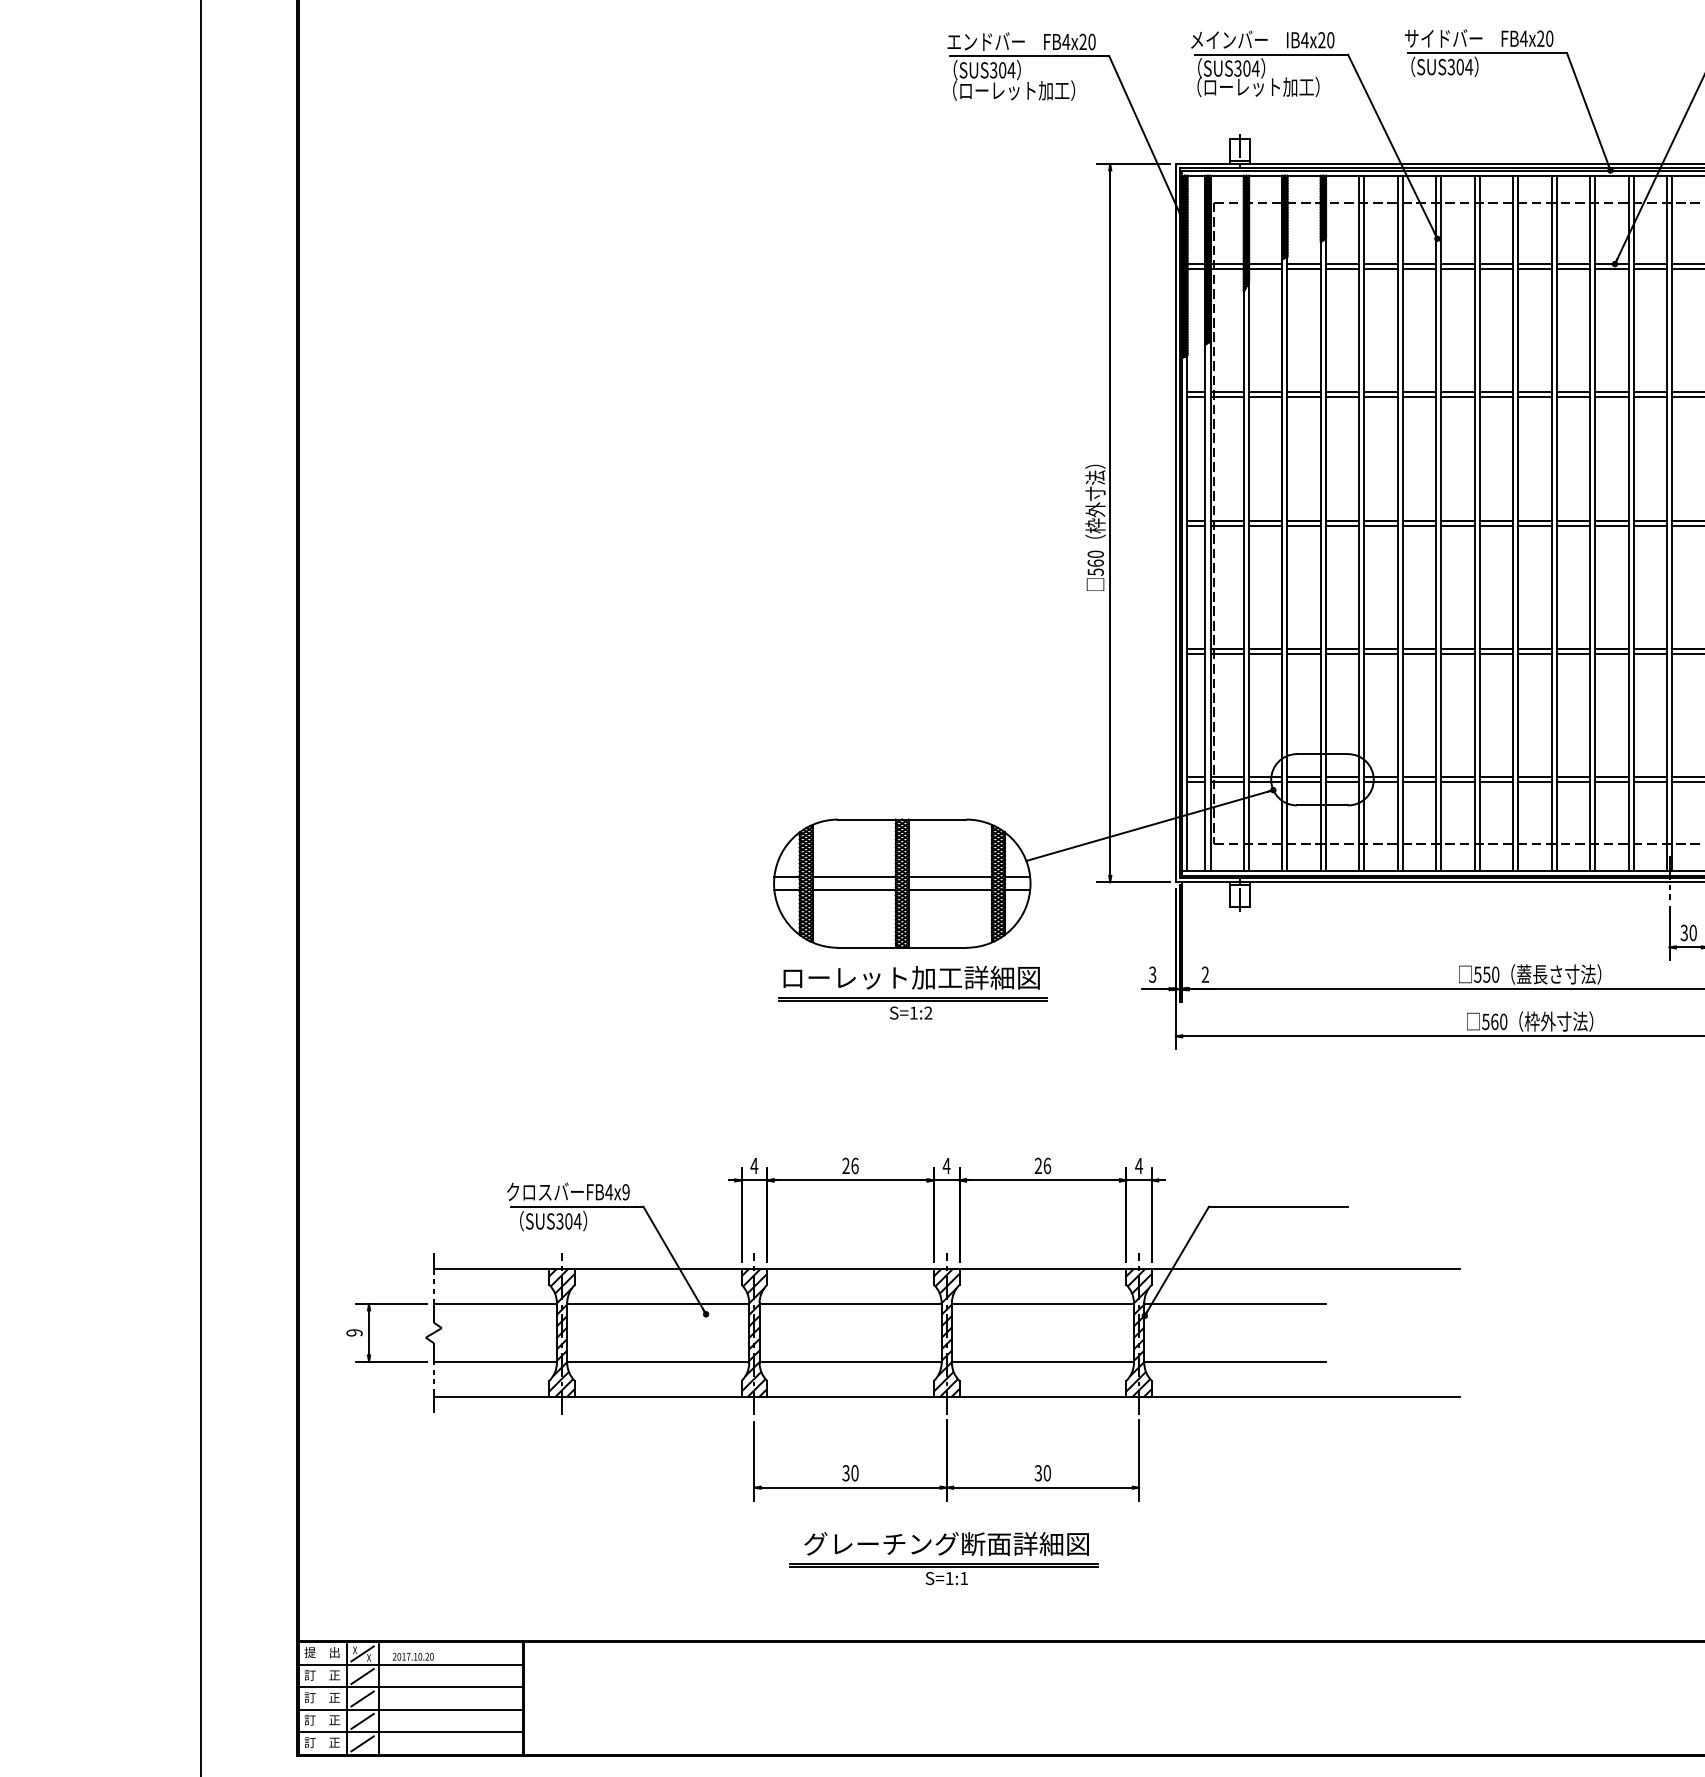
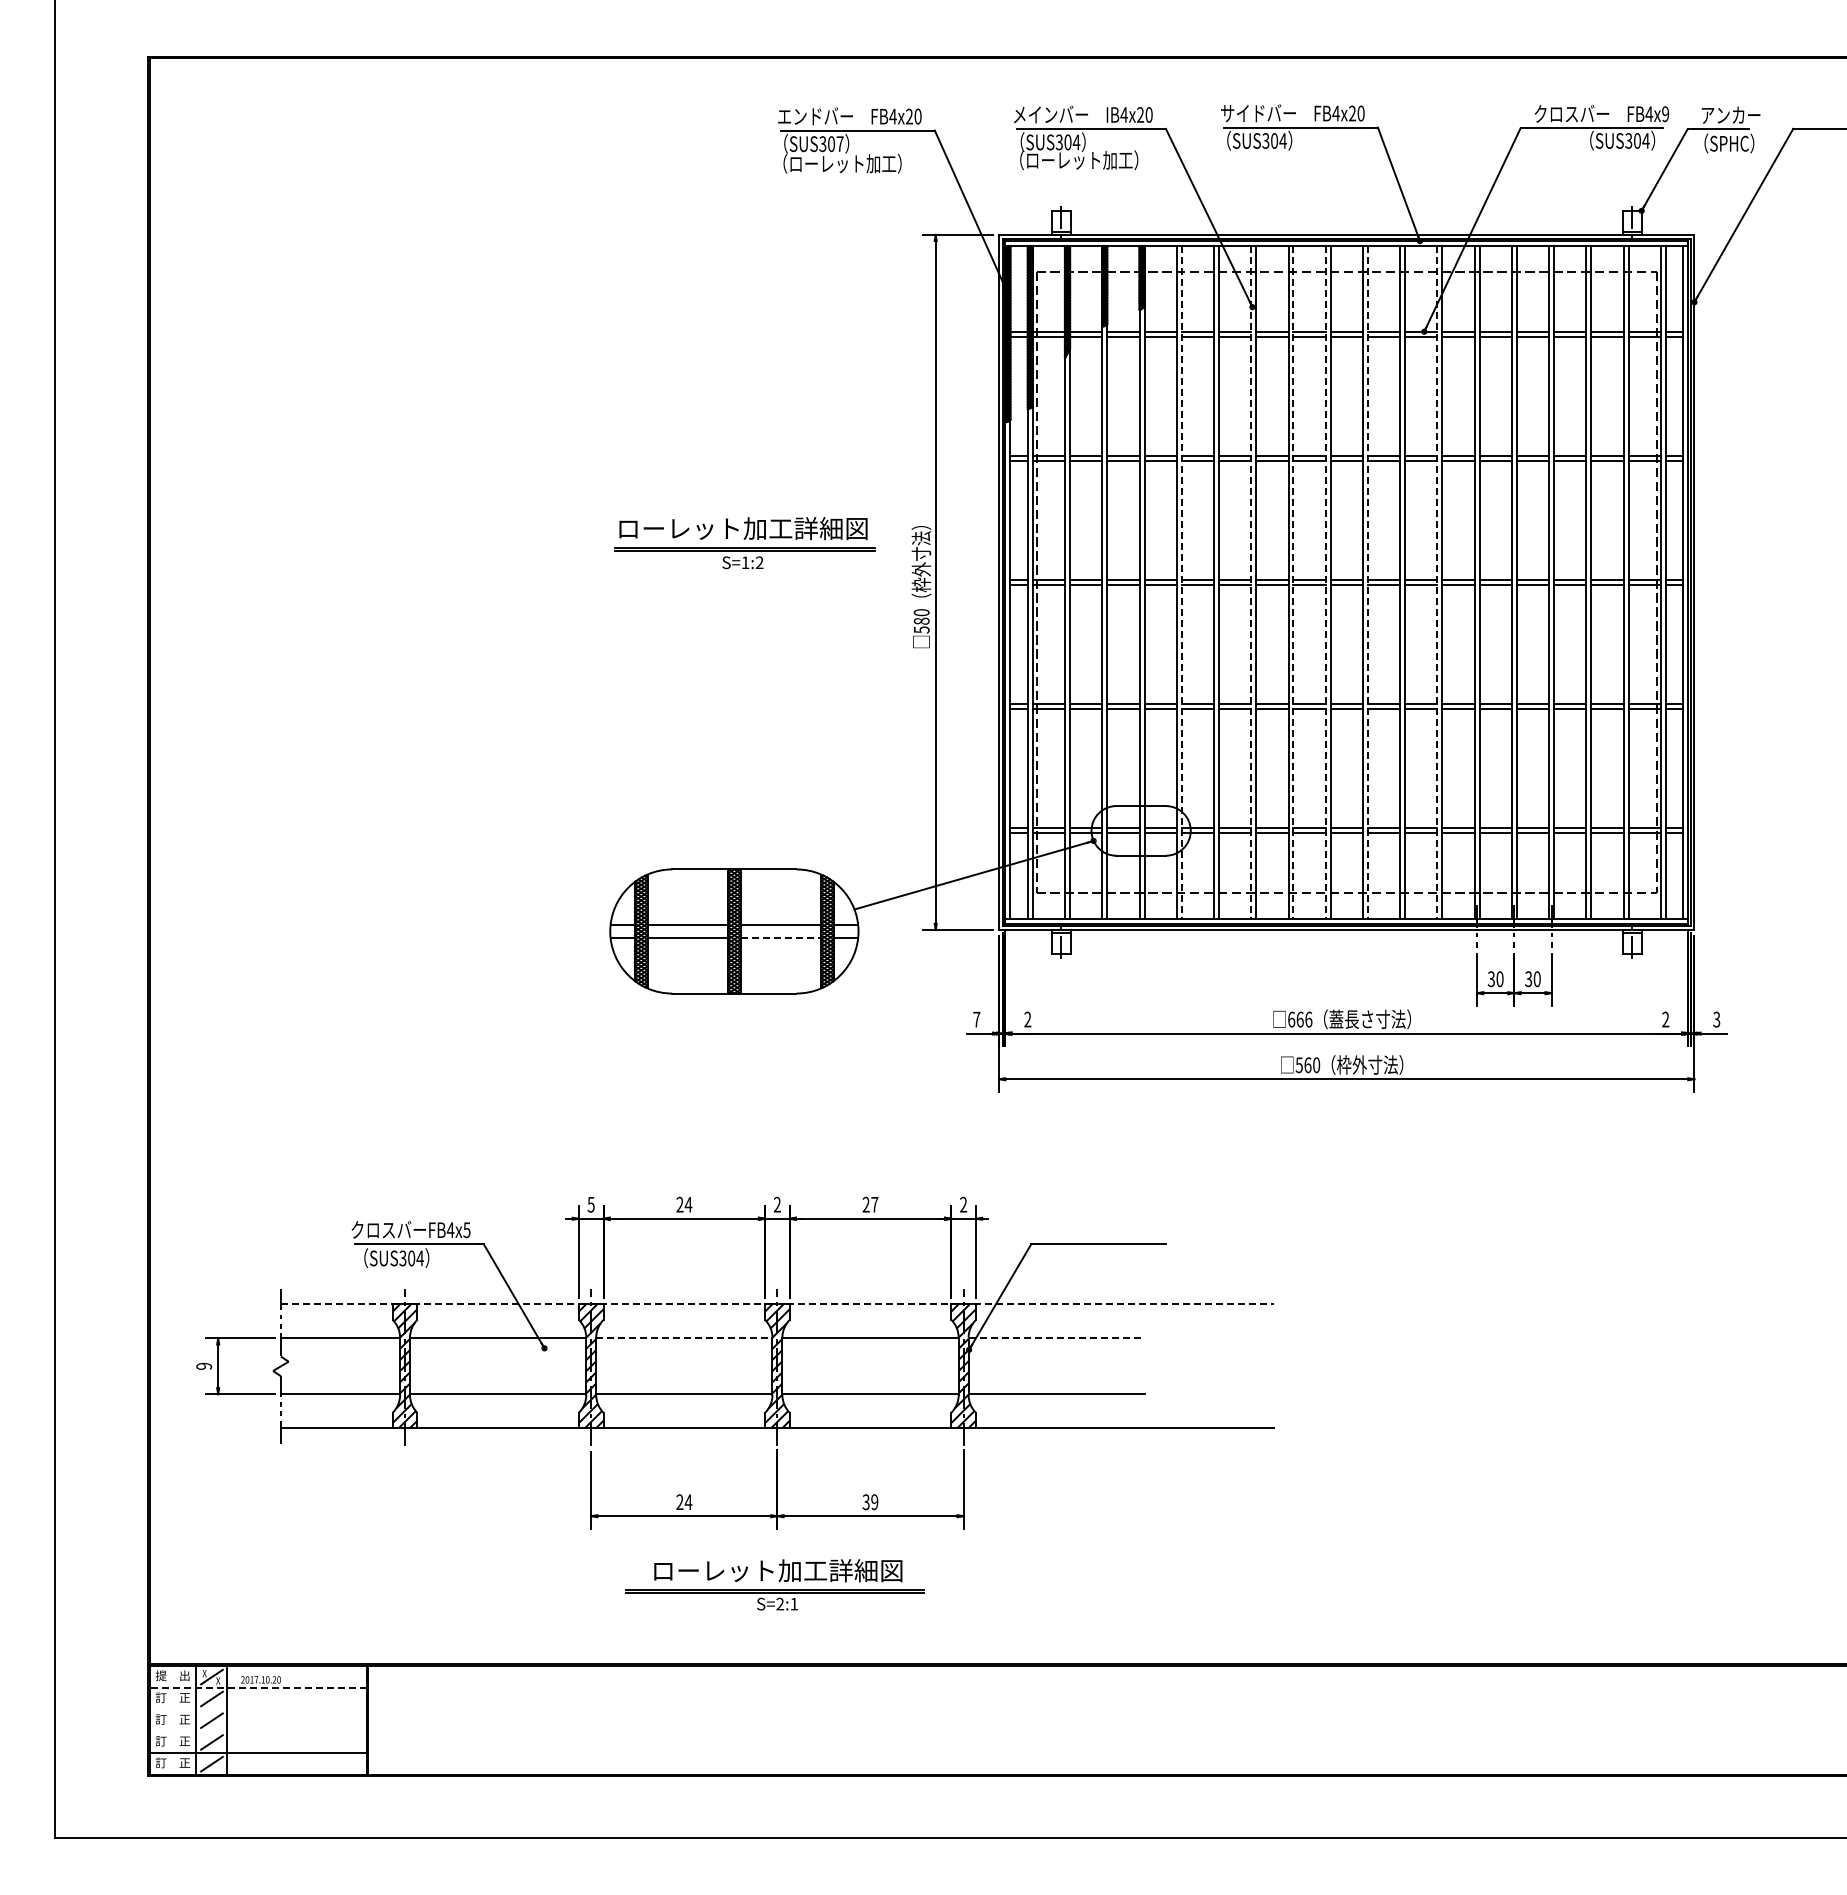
text: (1010, 69) -> (839, 143), SUS304 -> SUS307
line: (1364, 523) -> (1181, 582), solid -> dashed
line: (1436, 523) -> (1251, 582), solid -> dashed
line: (1479, 523) -> (1293, 582), solid -> dashed
line: (1512, 523) -> (1325, 582), solid -> dashed
line: (1556, 523) -> (1367, 582), solid -> dashed
line: (1628, 523) -> (1437, 582), solid -> dashed
text: (1095, 562) -> (921, 620), 560 -> 580
line: (950, 889) -> (781, 937), solid -> dashed
text: (1152, 974) -> (976, 1019), 3 -> 7
text: (1486, 974) -> (1299, 1019), 550 -> 666
part: (912, 993) -> (744, 543), moved
text: (753, 1165) -> (590, 1204), 4 -> 5
text: (854, 1165) -> (688, 1204), 26 -> 24
text: (946, 1165) -> (777, 1204), 4 -> 2
text: (1047, 1165) -> (874, 1204), 26 -> 27
text: (1138, 1165) -> (963, 1204), 4 -> 2
text: (625, 1191) -> (466, 1229), FB4x9 -> FB4x5
line: (946, 1269) -> (777, 1304), solid -> dashed
line: (850, 1304) -> (684, 1338), solid -> dashed
line: (1236, 1304) -> (1057, 1338), solid -> dashed
text: (850, 1473) -> (684, 1502), 30 -> 24
text: (1047, 1473) -> (874, 1502), 30 -> 39
text: (946, 1543) -> (777, 1570), グレーチング断面詳細図 -> ローレット加工詳細図
text: (949, 1577) -> (780, 1603), S=1:1 -> S=2:1
line: (410, 1664) -> (258, 1687), solid -> dashed
line: (410, 1687) -> (258, 1709), removed
line: (410, 1710) -> (258, 1731), removed

